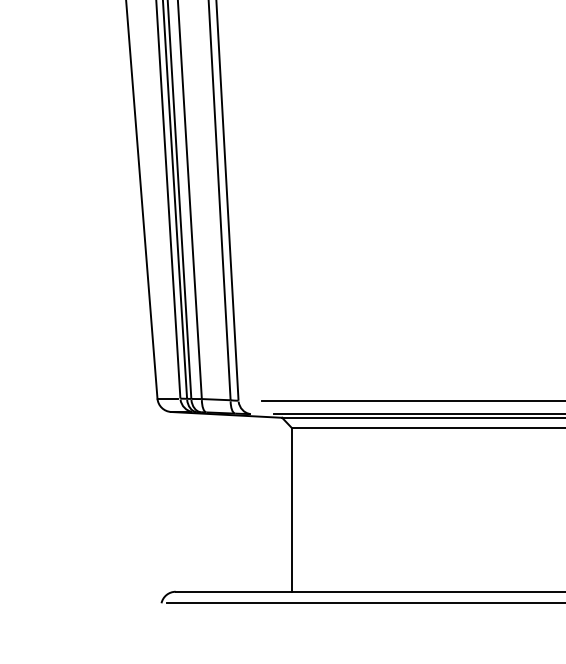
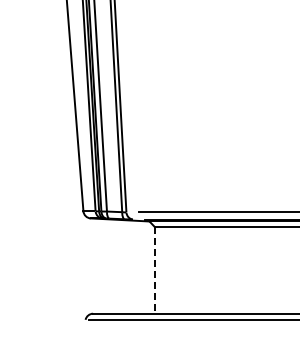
line: (291, 510) -> (154, 270), solid -> dashed

